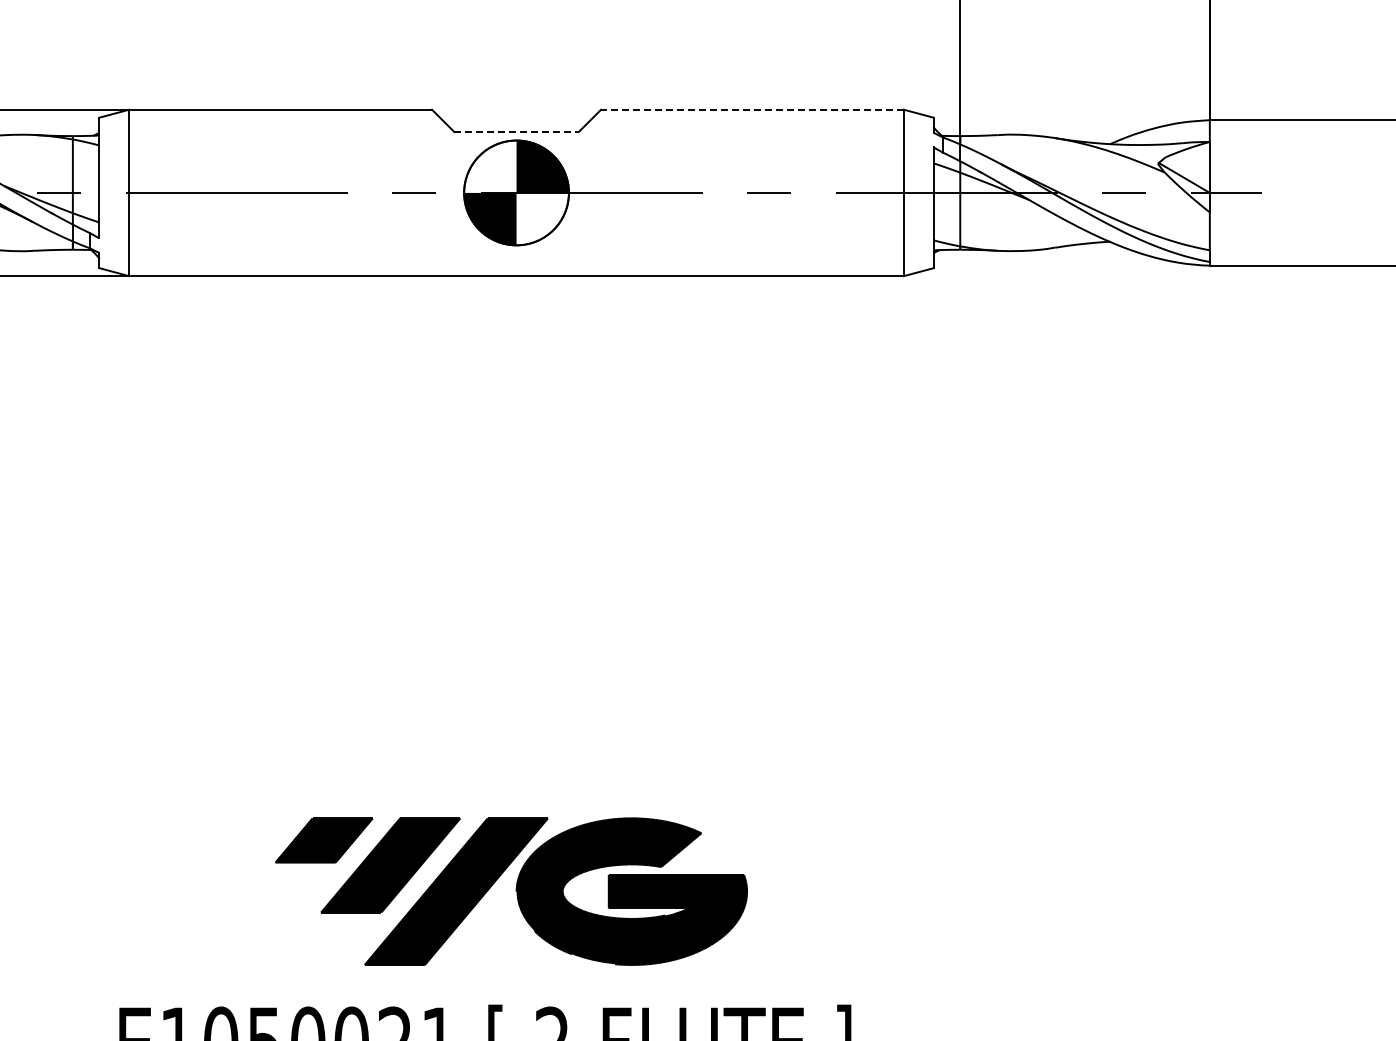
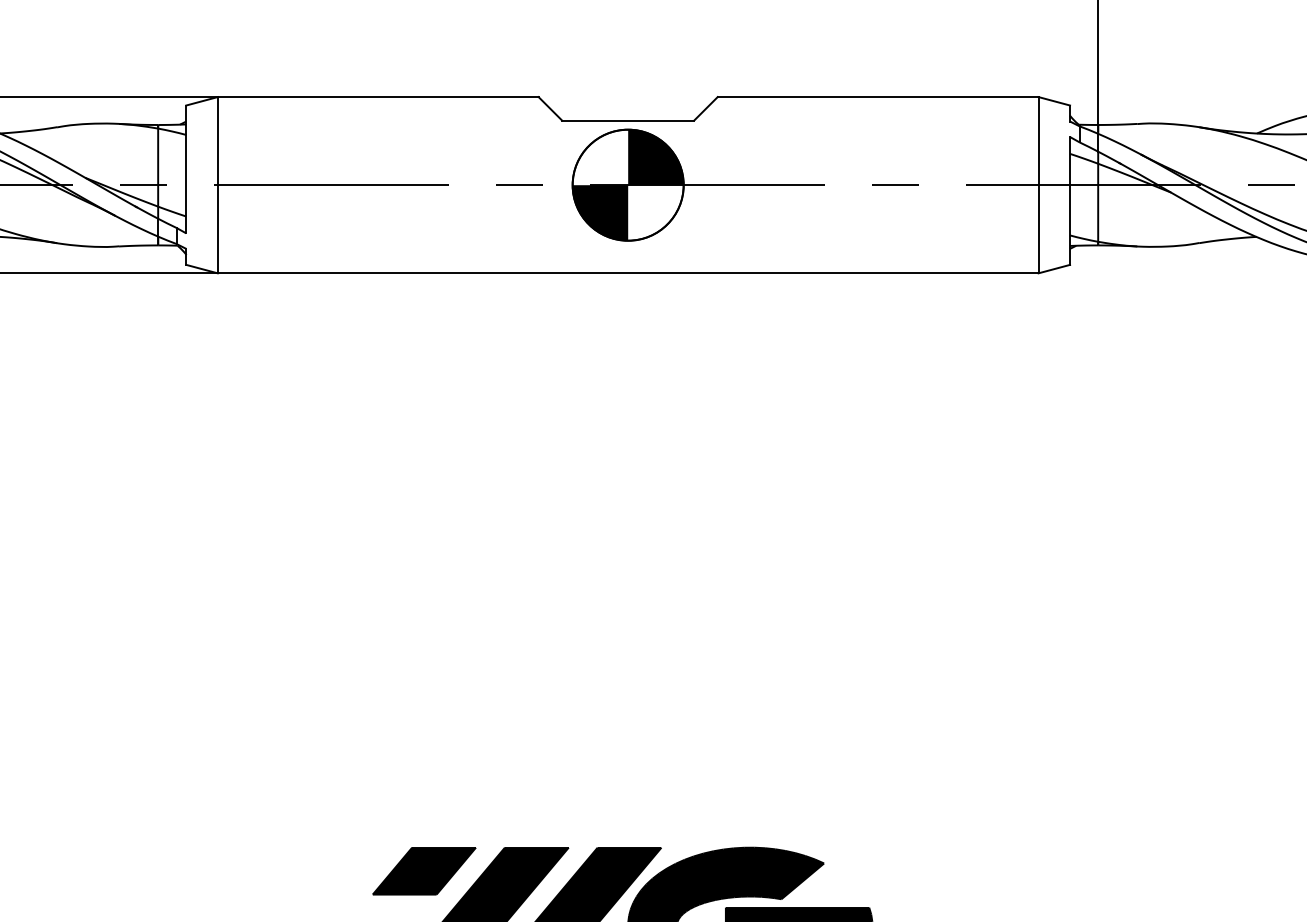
line: (752, 109) -> (878, 96), dashed -> solid
line: (517, 131) -> (629, 120), dashed -> solid

